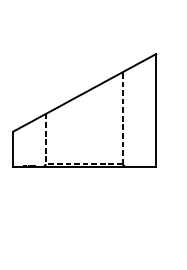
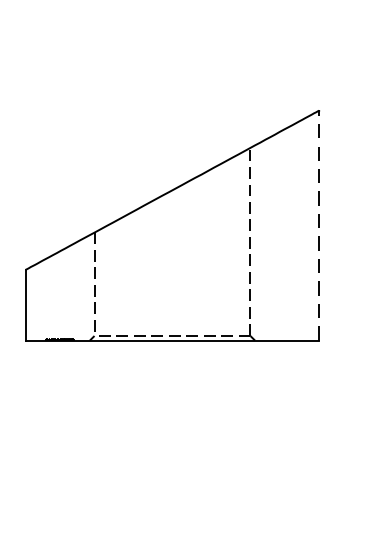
line: (156, 109) -> (319, 223), solid -> dashed

